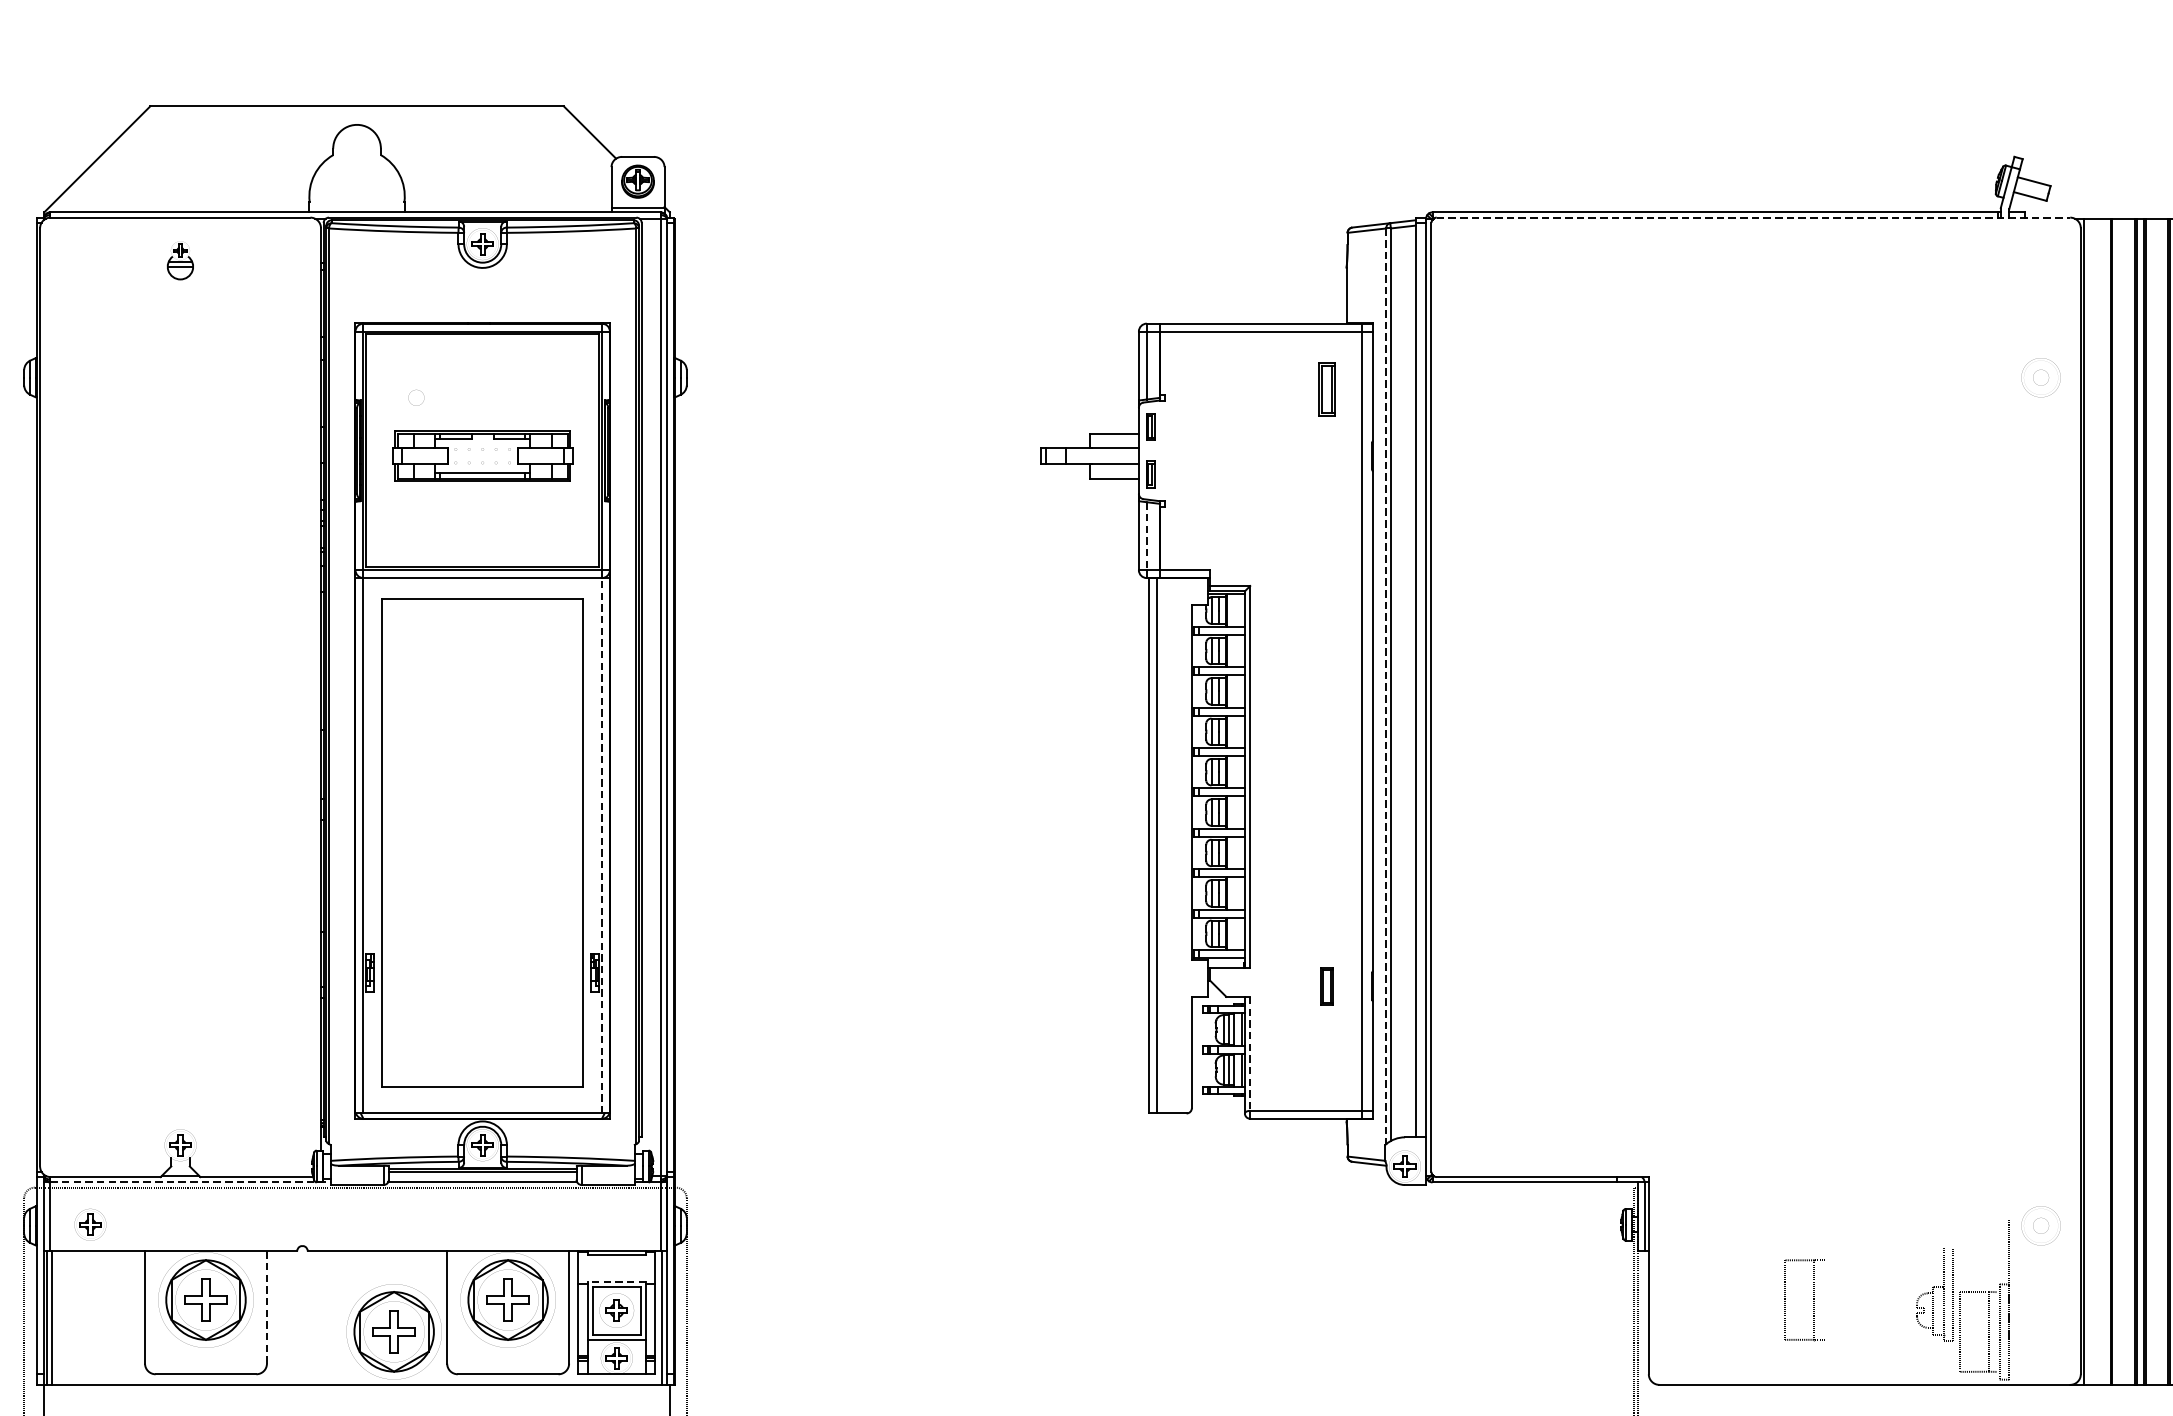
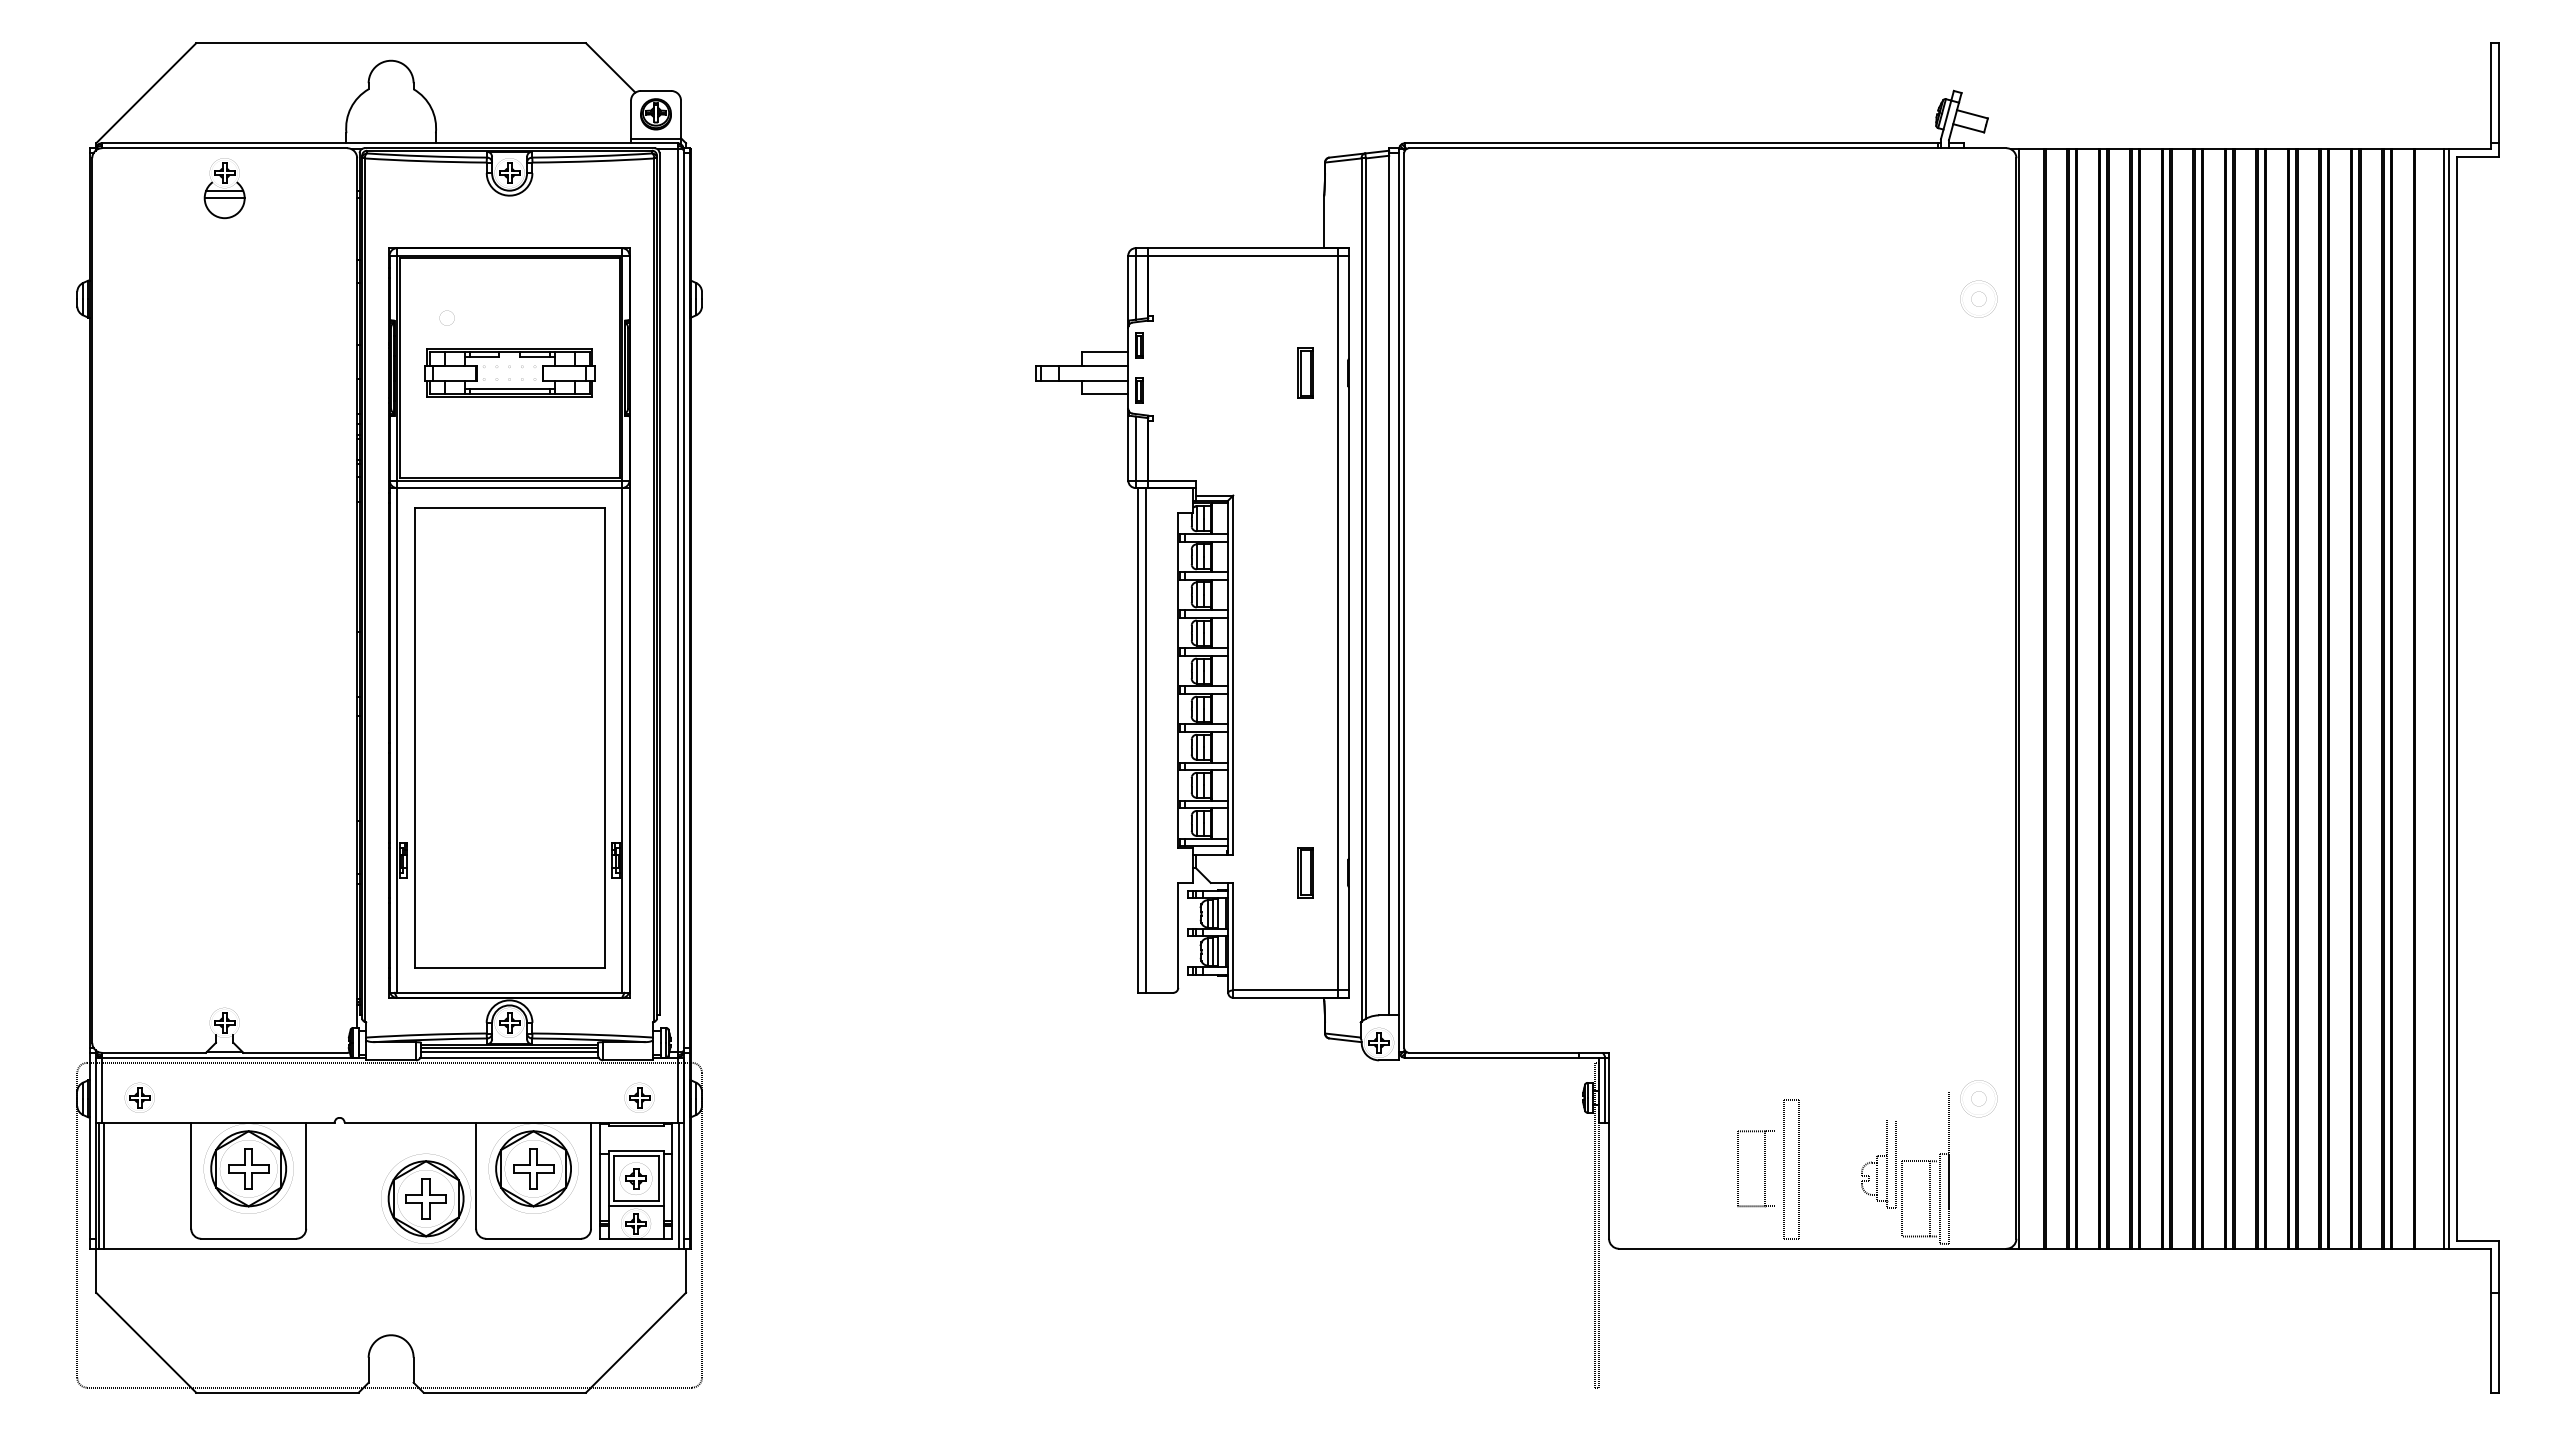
line: (1753, 217) -> (1707, 148), dashed -> solid
part: (180, 260) -> (224, 188), size x1.67
part: (1326, 388) -> (1305, 372), moved
line: (1146, 537) -> (1135, 449), dashed -> solid
line: (1386, 686) -> (1361, 590), dashed -> solid
line: (602, 844) -> (622, 739), dashed -> solid
part: (1326, 985) -> (1305, 872), size x1.43
line: (1250, 1053) -> (1233, 936), dashed -> solid
line: (482, 1175) -> (509, 1051), added
line: (190, 1182) -> (234, 1057), dashed -> solid
part: (620, 1224) -> (639, 1097), added
line: (616, 1281) -> (635, 1151), dashed -> solid
part: (1834, 1299) -> (1784, 1168), added
line: (267, 1307) -> (306, 1175), dashed -> solid

